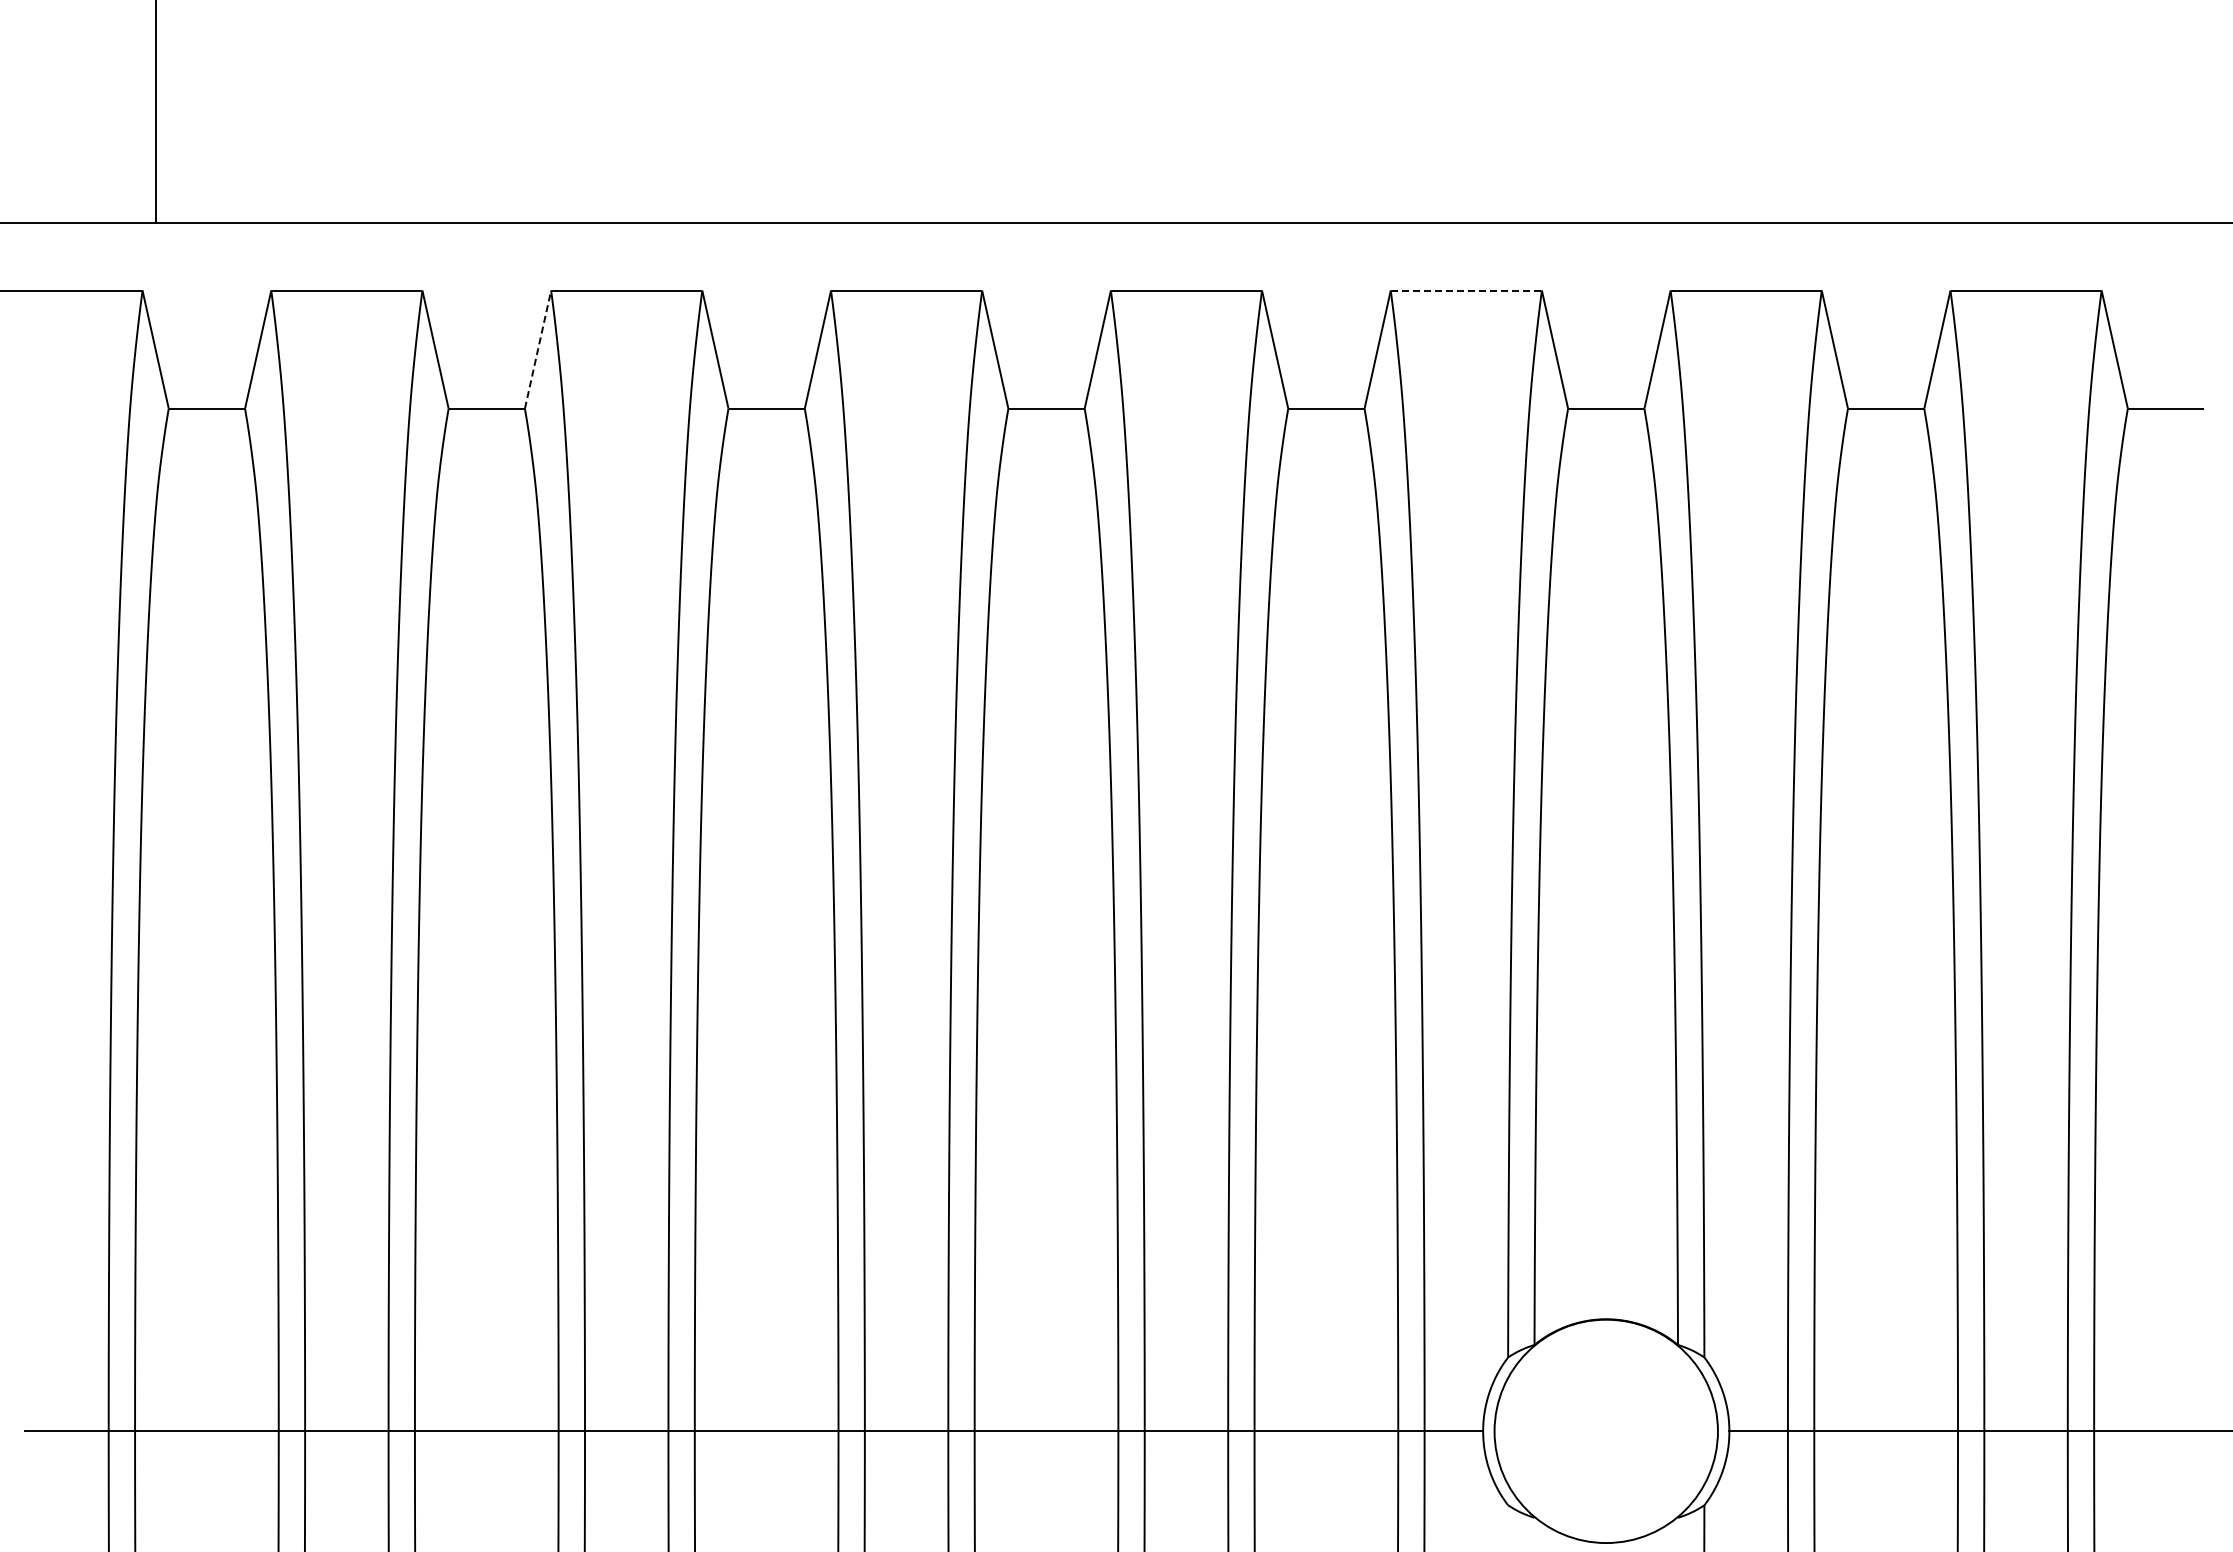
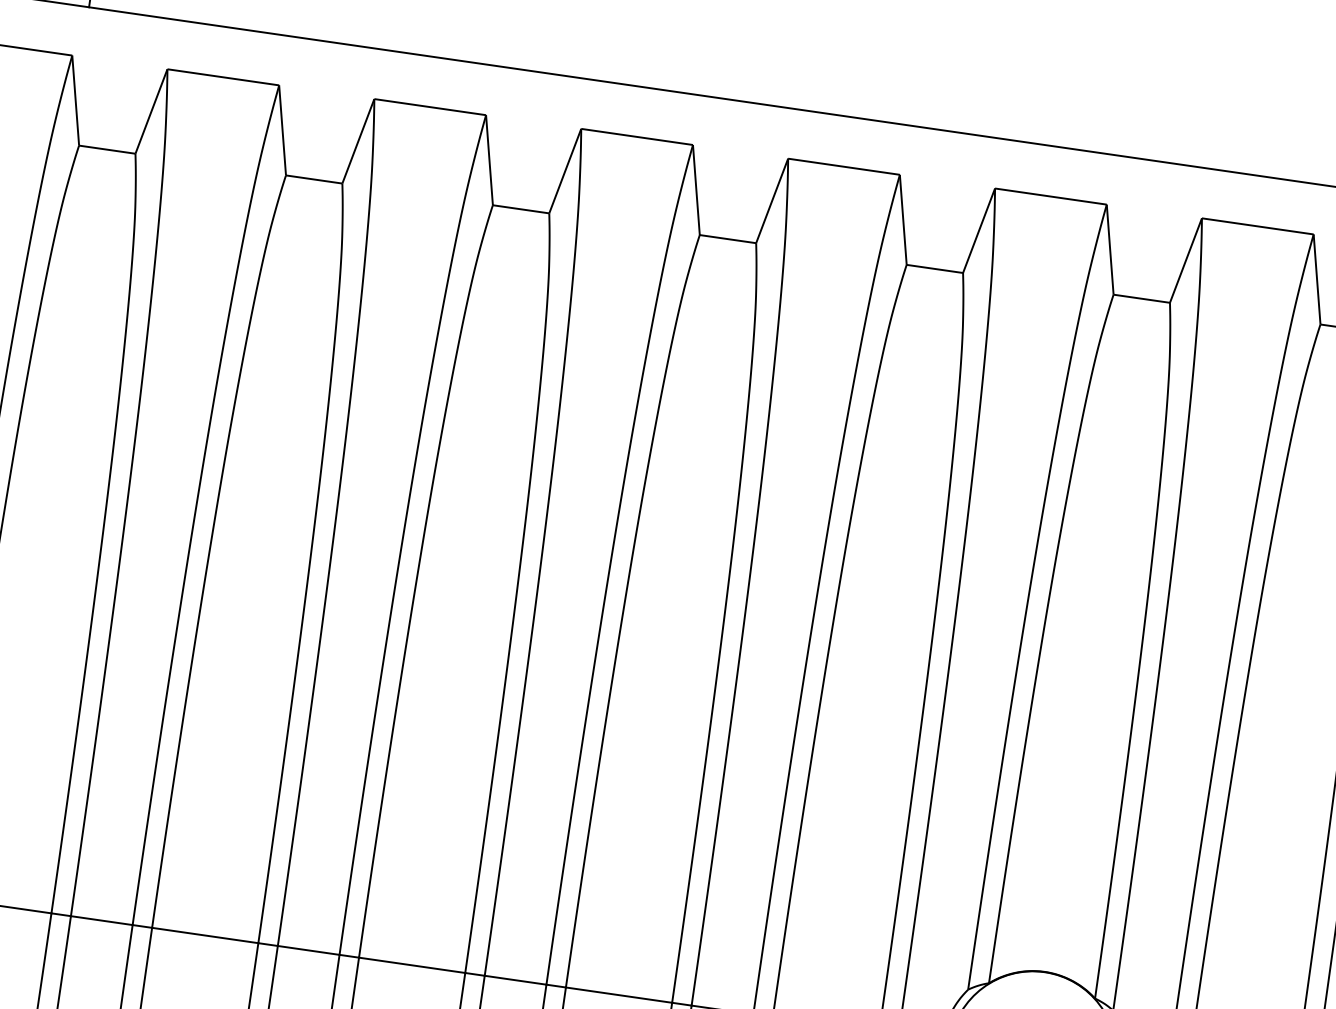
line: (1466, 290) -> (1051, 196), dashed -> solid
line: (537, 350) -> (357, 141), dashed -> solid

